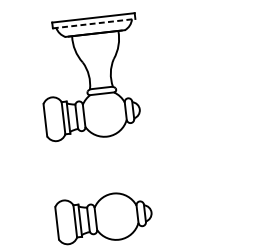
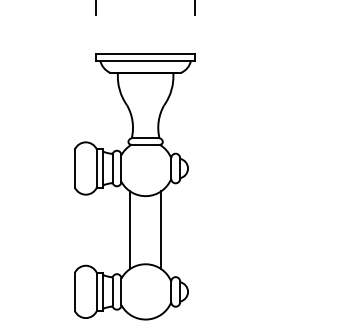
line: (94, 23) -> (146, 60), dashed -> solid
line: (123, 163) -> (161, 230), added
line: (96, 166) -> (129, 230), added

